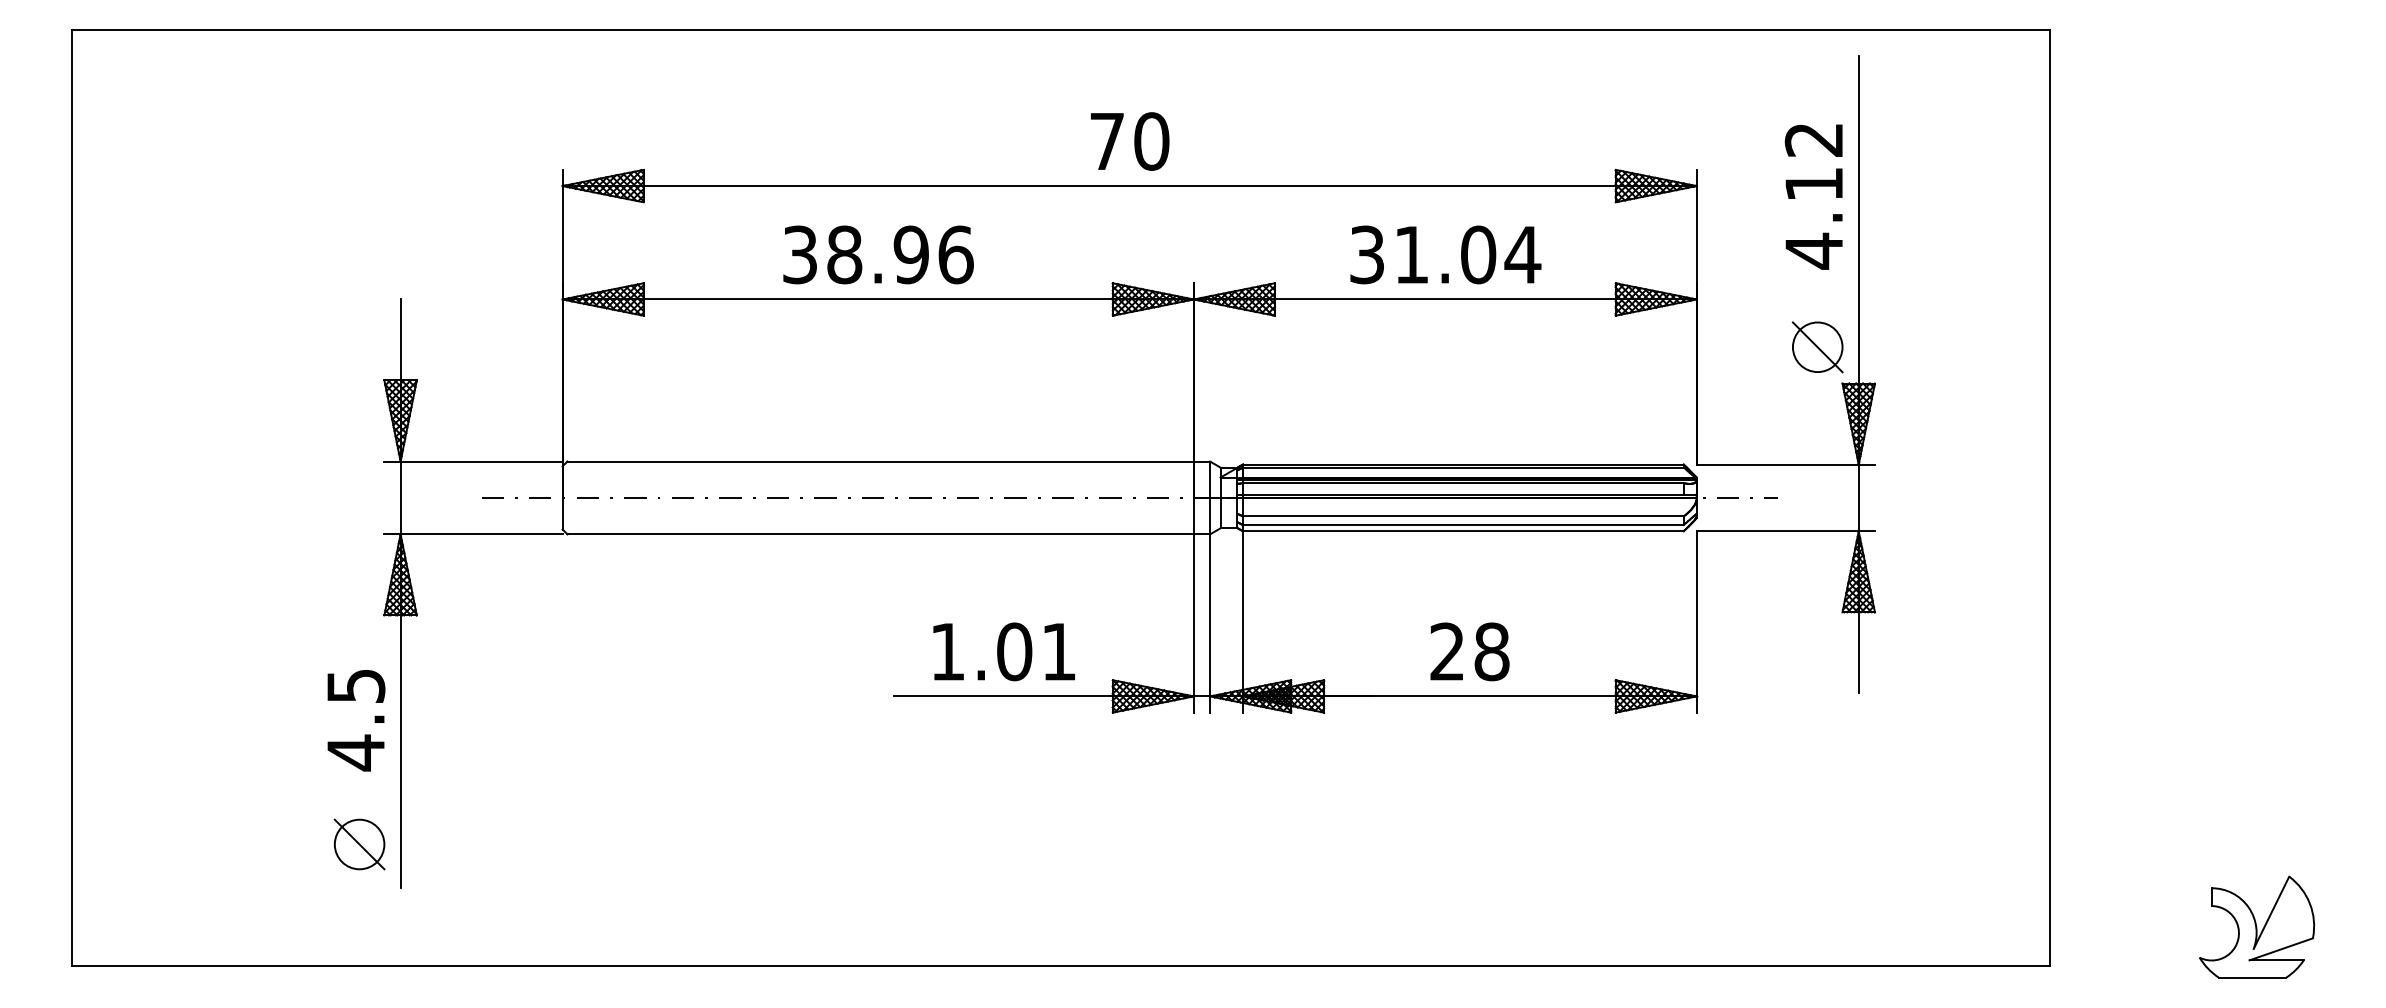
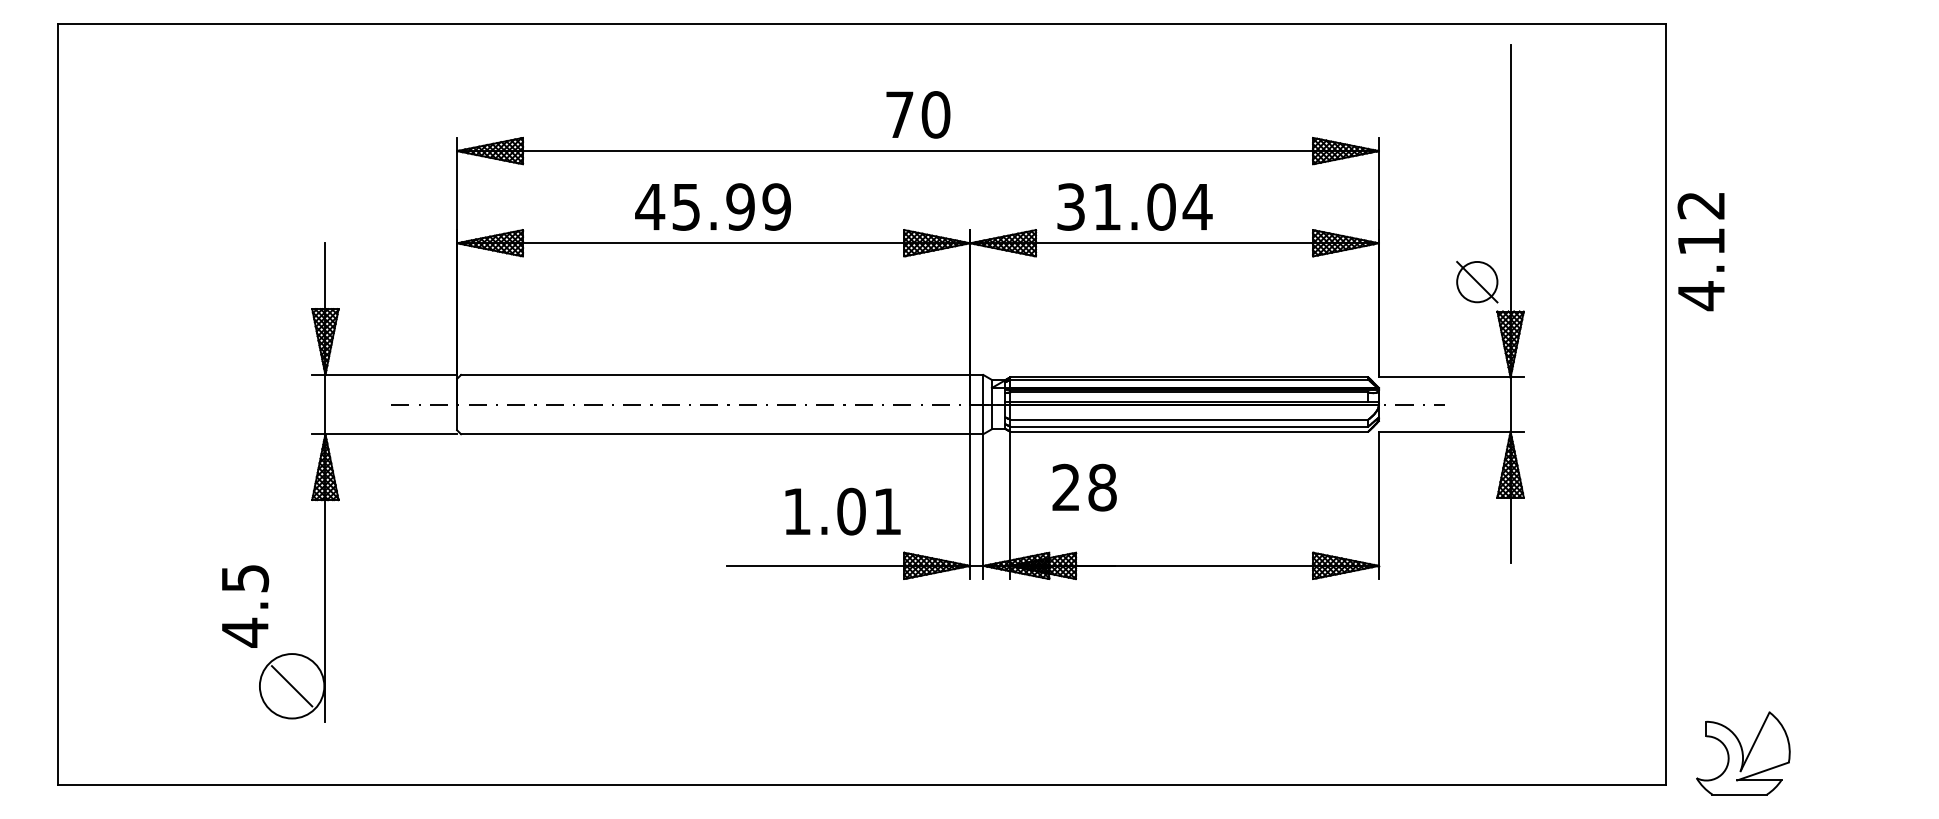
text: (1813, 197) -> (1700, 252), moved
text: (878, 254) -> (713, 206), 38.96 -> 45.99
text: (1445, 254) -> (1134, 206), moved
text: (1003, 651) -> (842, 511), moved
text: (1469, 651) -> (1084, 487), moved
text: (356, 720) -> (245, 606), moved
circle: (358, 844) -> (291, 686), size x1.6
part: (2257, 927) -> (1743, 753), moved

